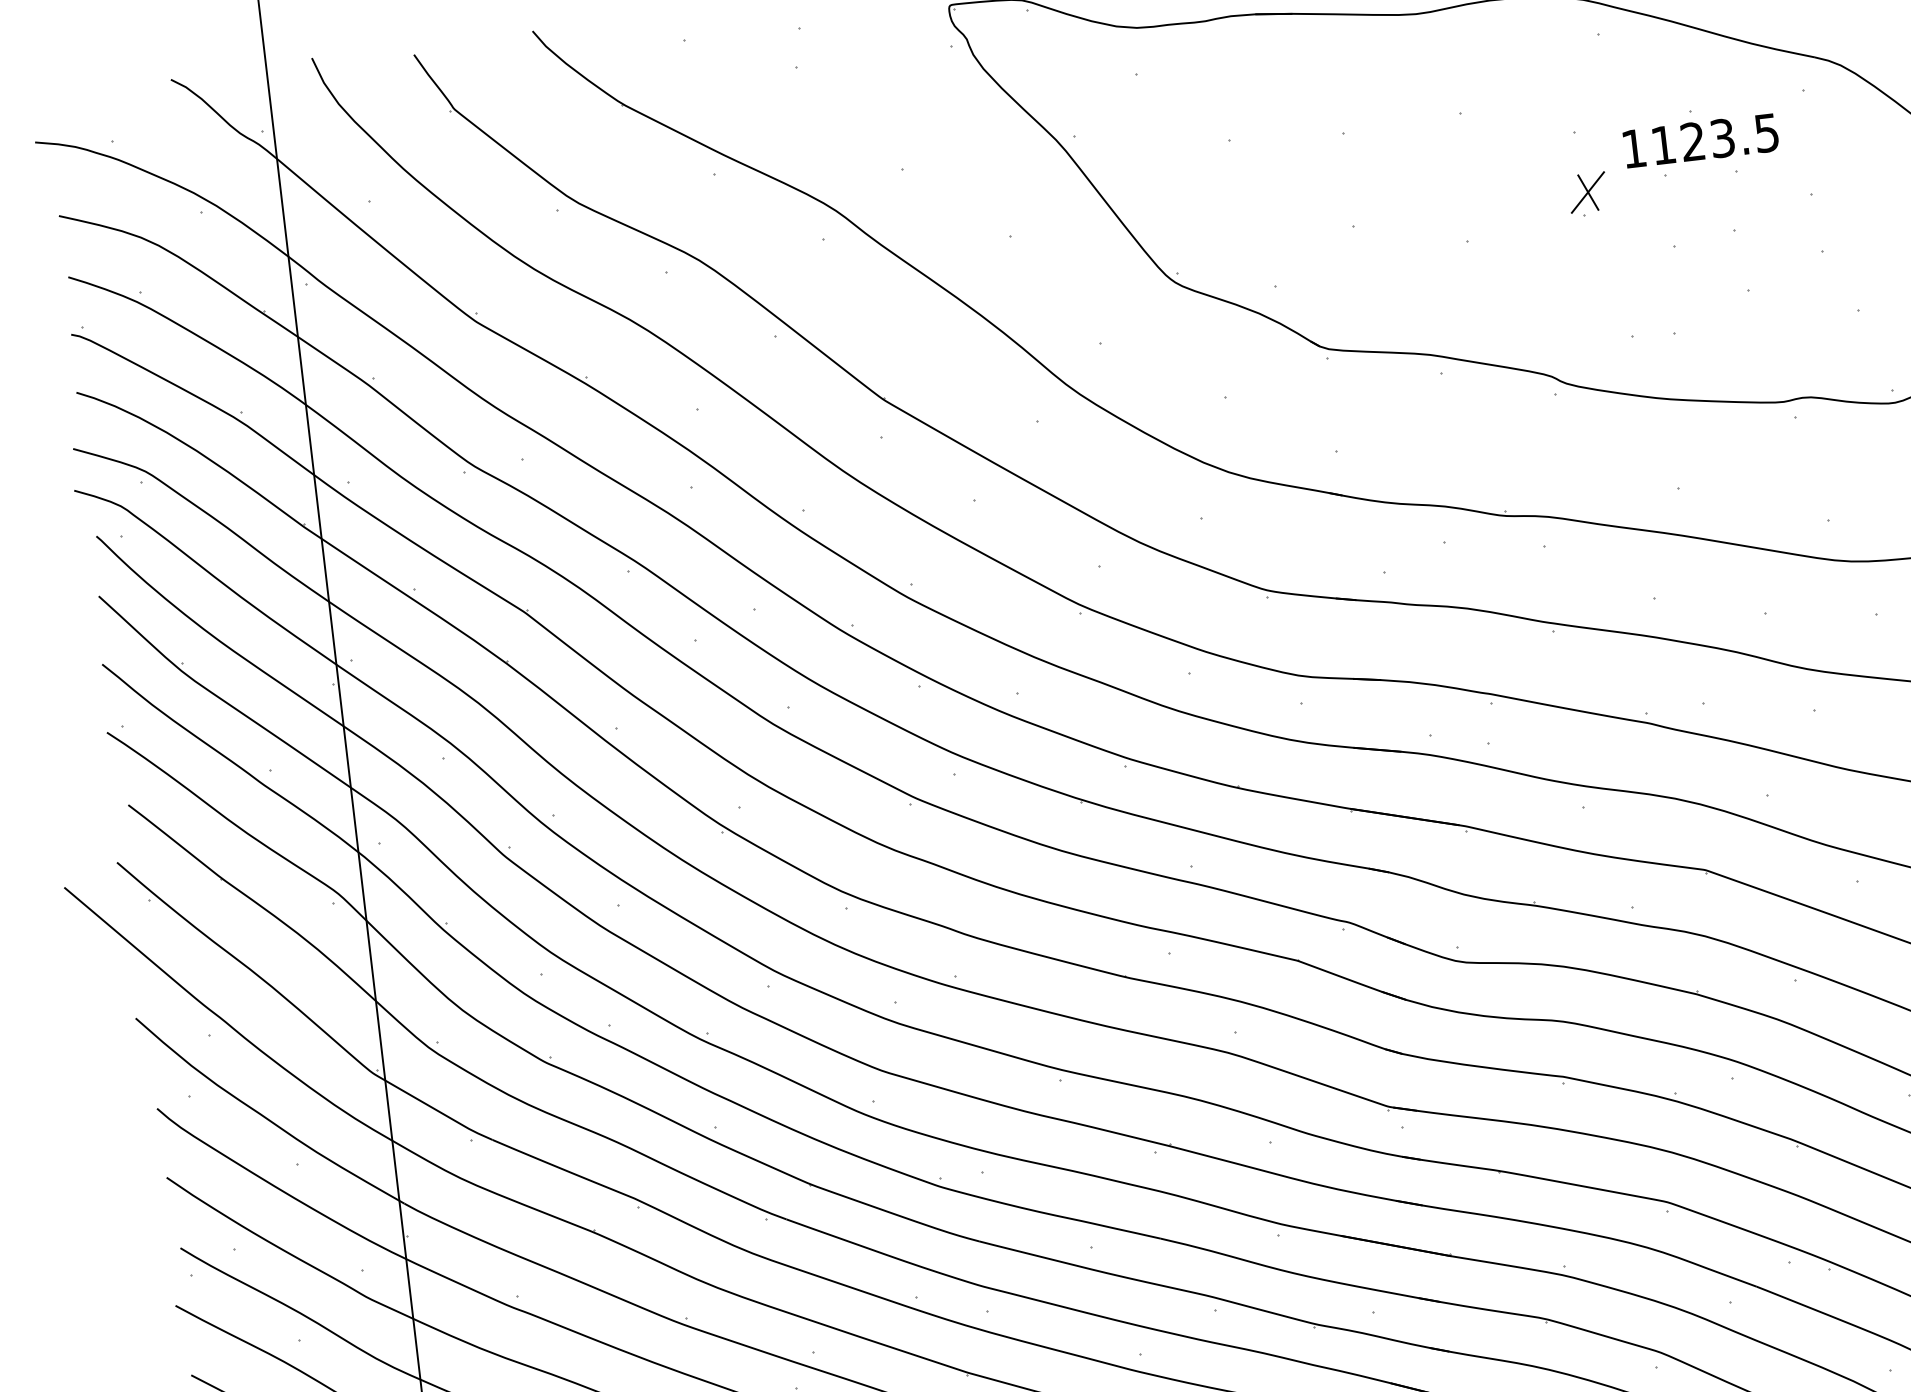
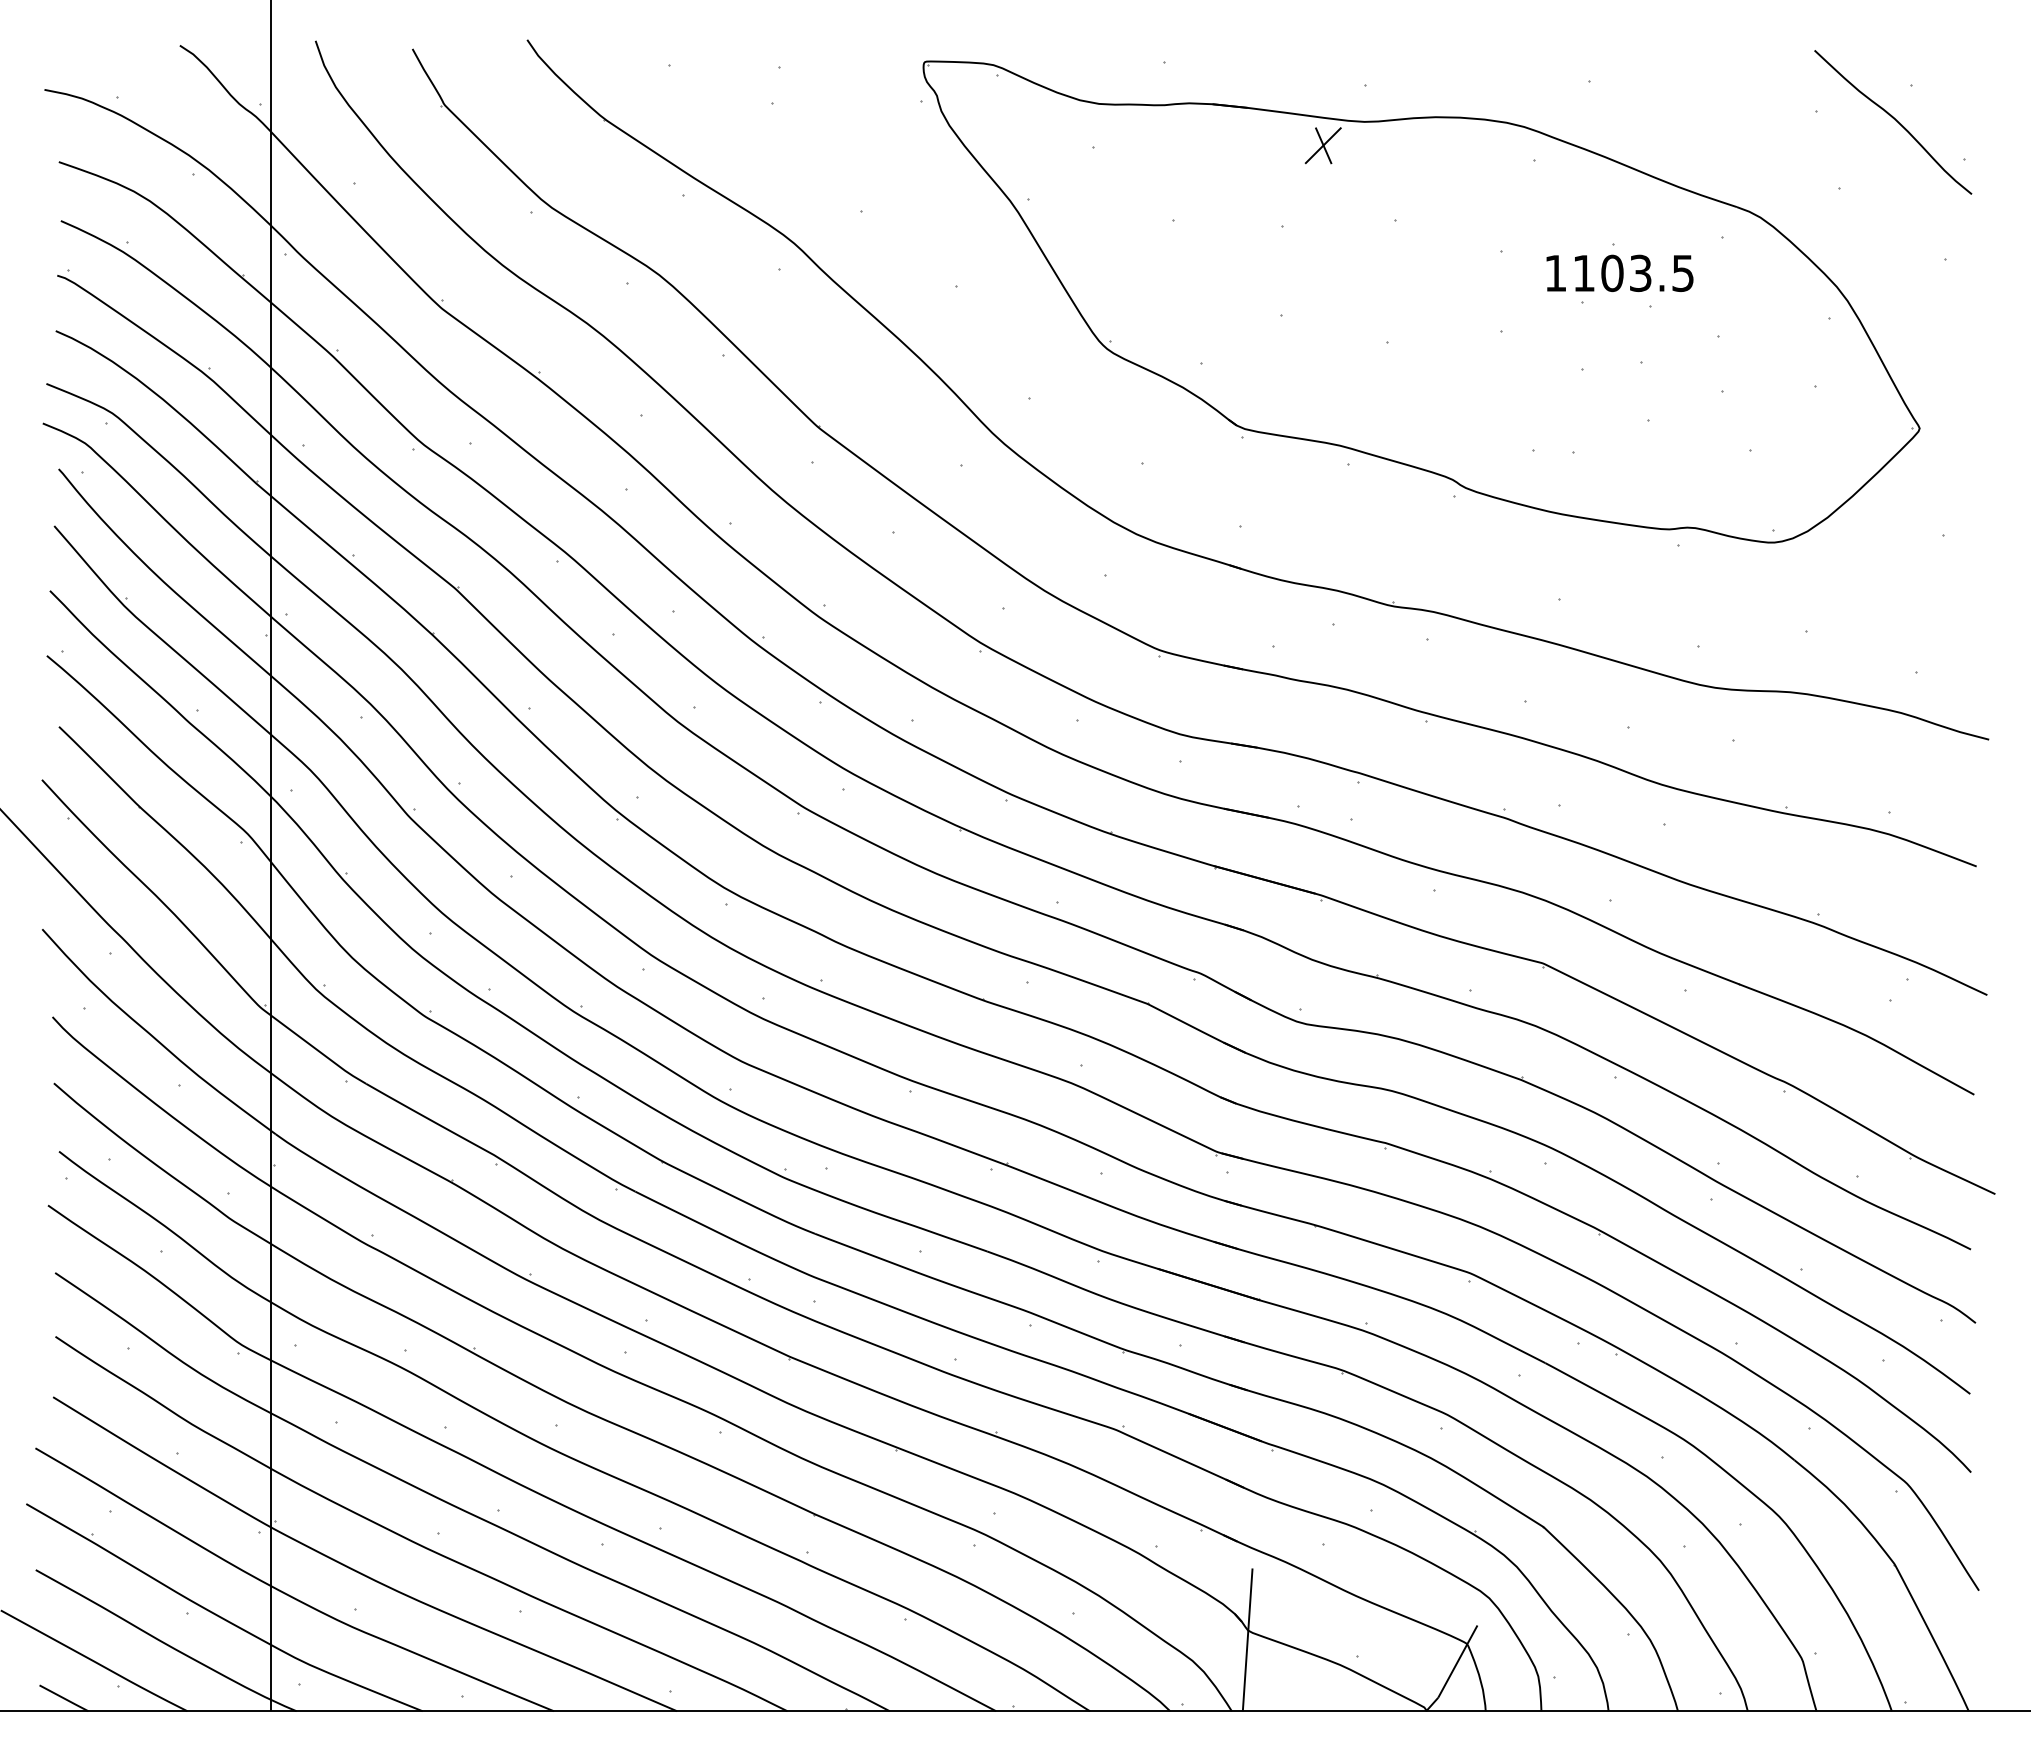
text: (1693, 141) -> (1612, 273), 1123.5 -> 1103.5
part: (1587, 192) -> (1322, 145), moved

